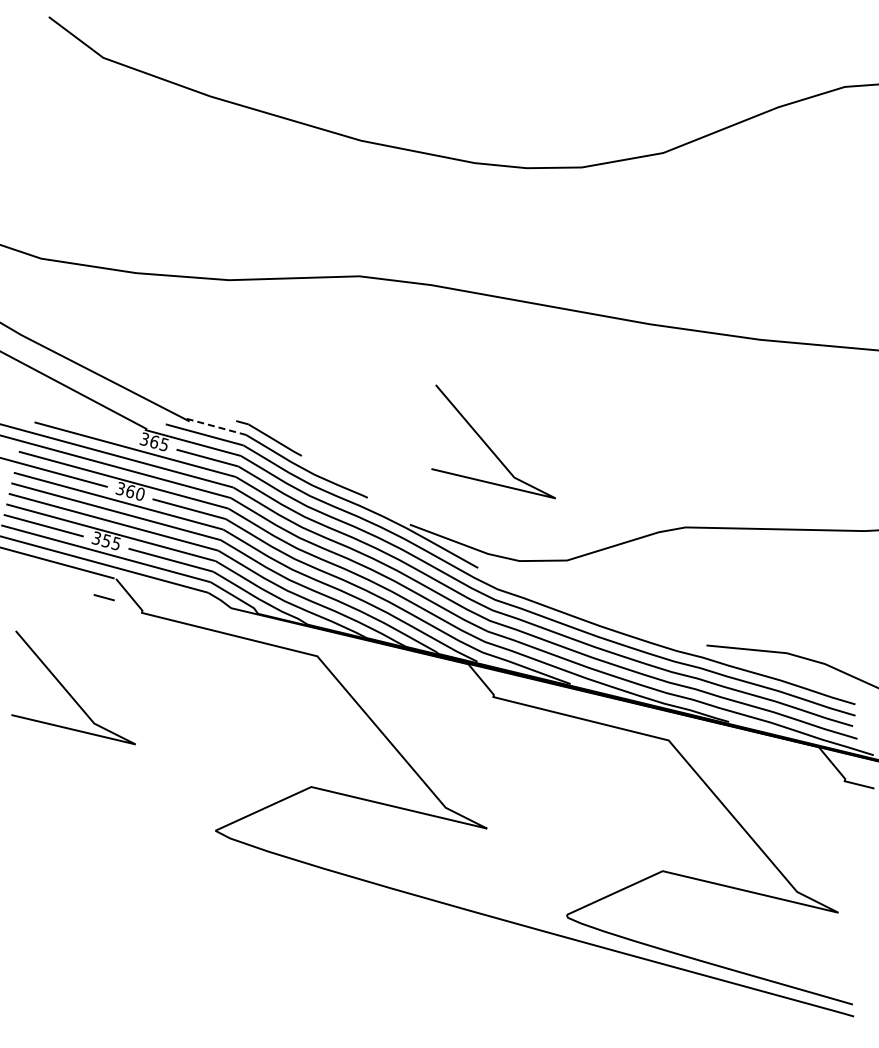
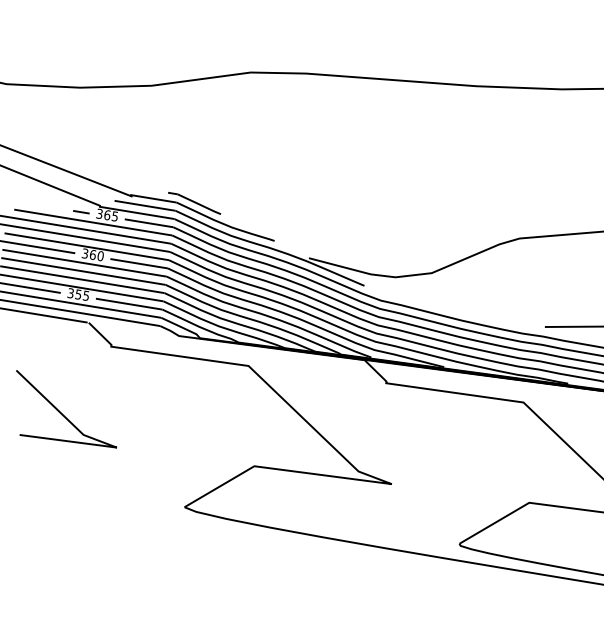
line: (215, 426) -> (152, 198), dashed -> solid
curve: (488, 445) -> (362, 191), removed
line: (103, 597) -> (80, 212), moved

